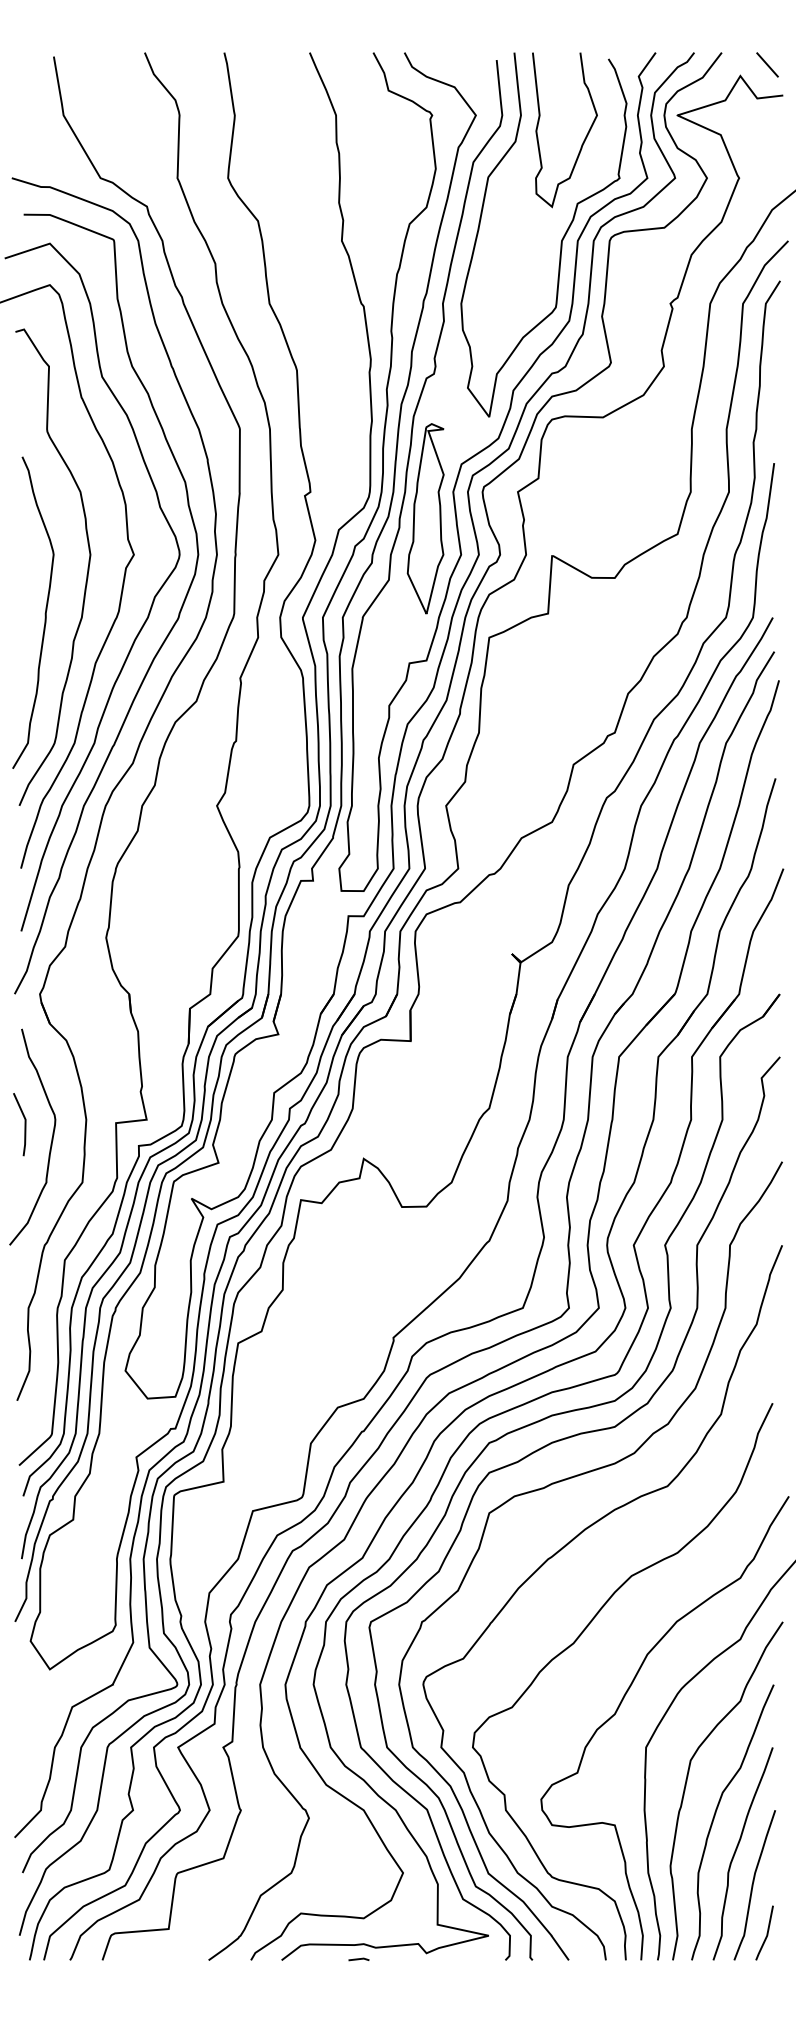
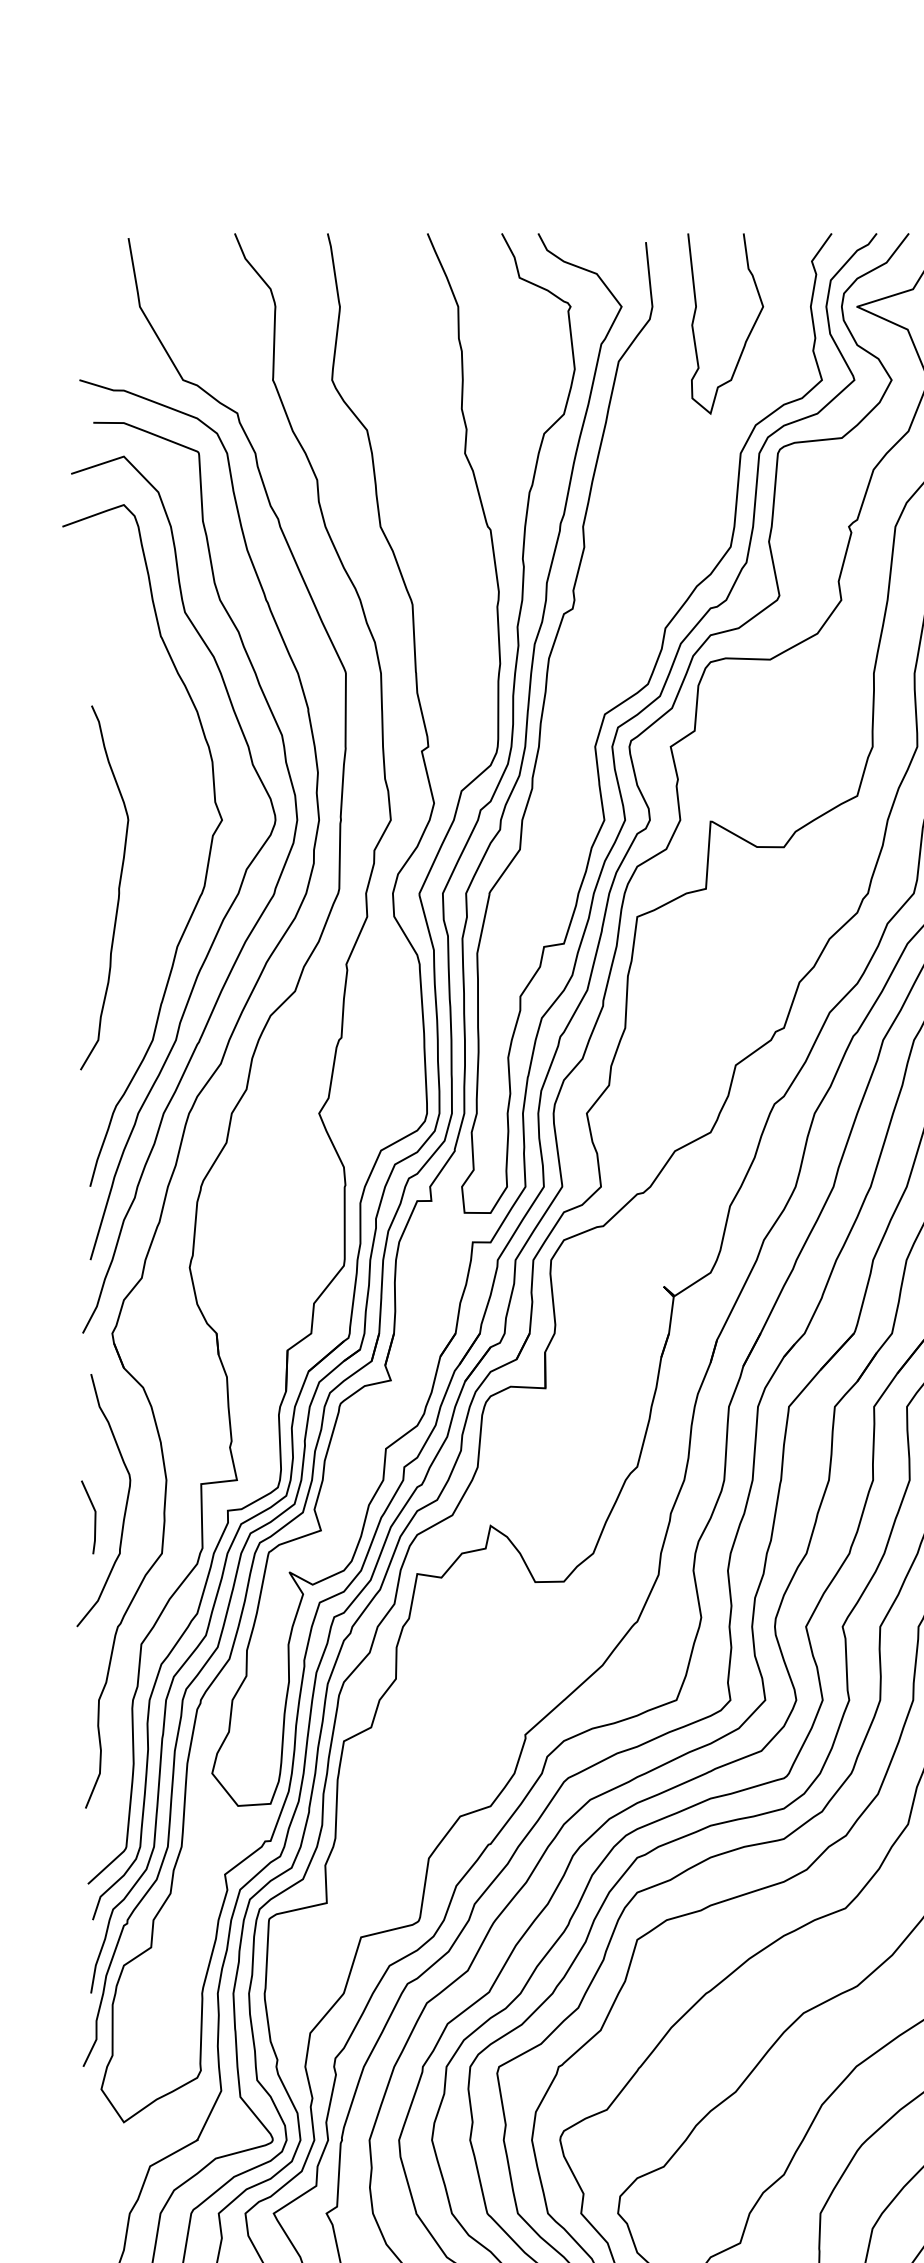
curve: (561, 239) -> (721, 451), removed
part: (425, 518) -> (562, 777), removed
curve: (86, 574) -> (166, 843), removed
line: (24, 1124) -> (94, 1517), moved

